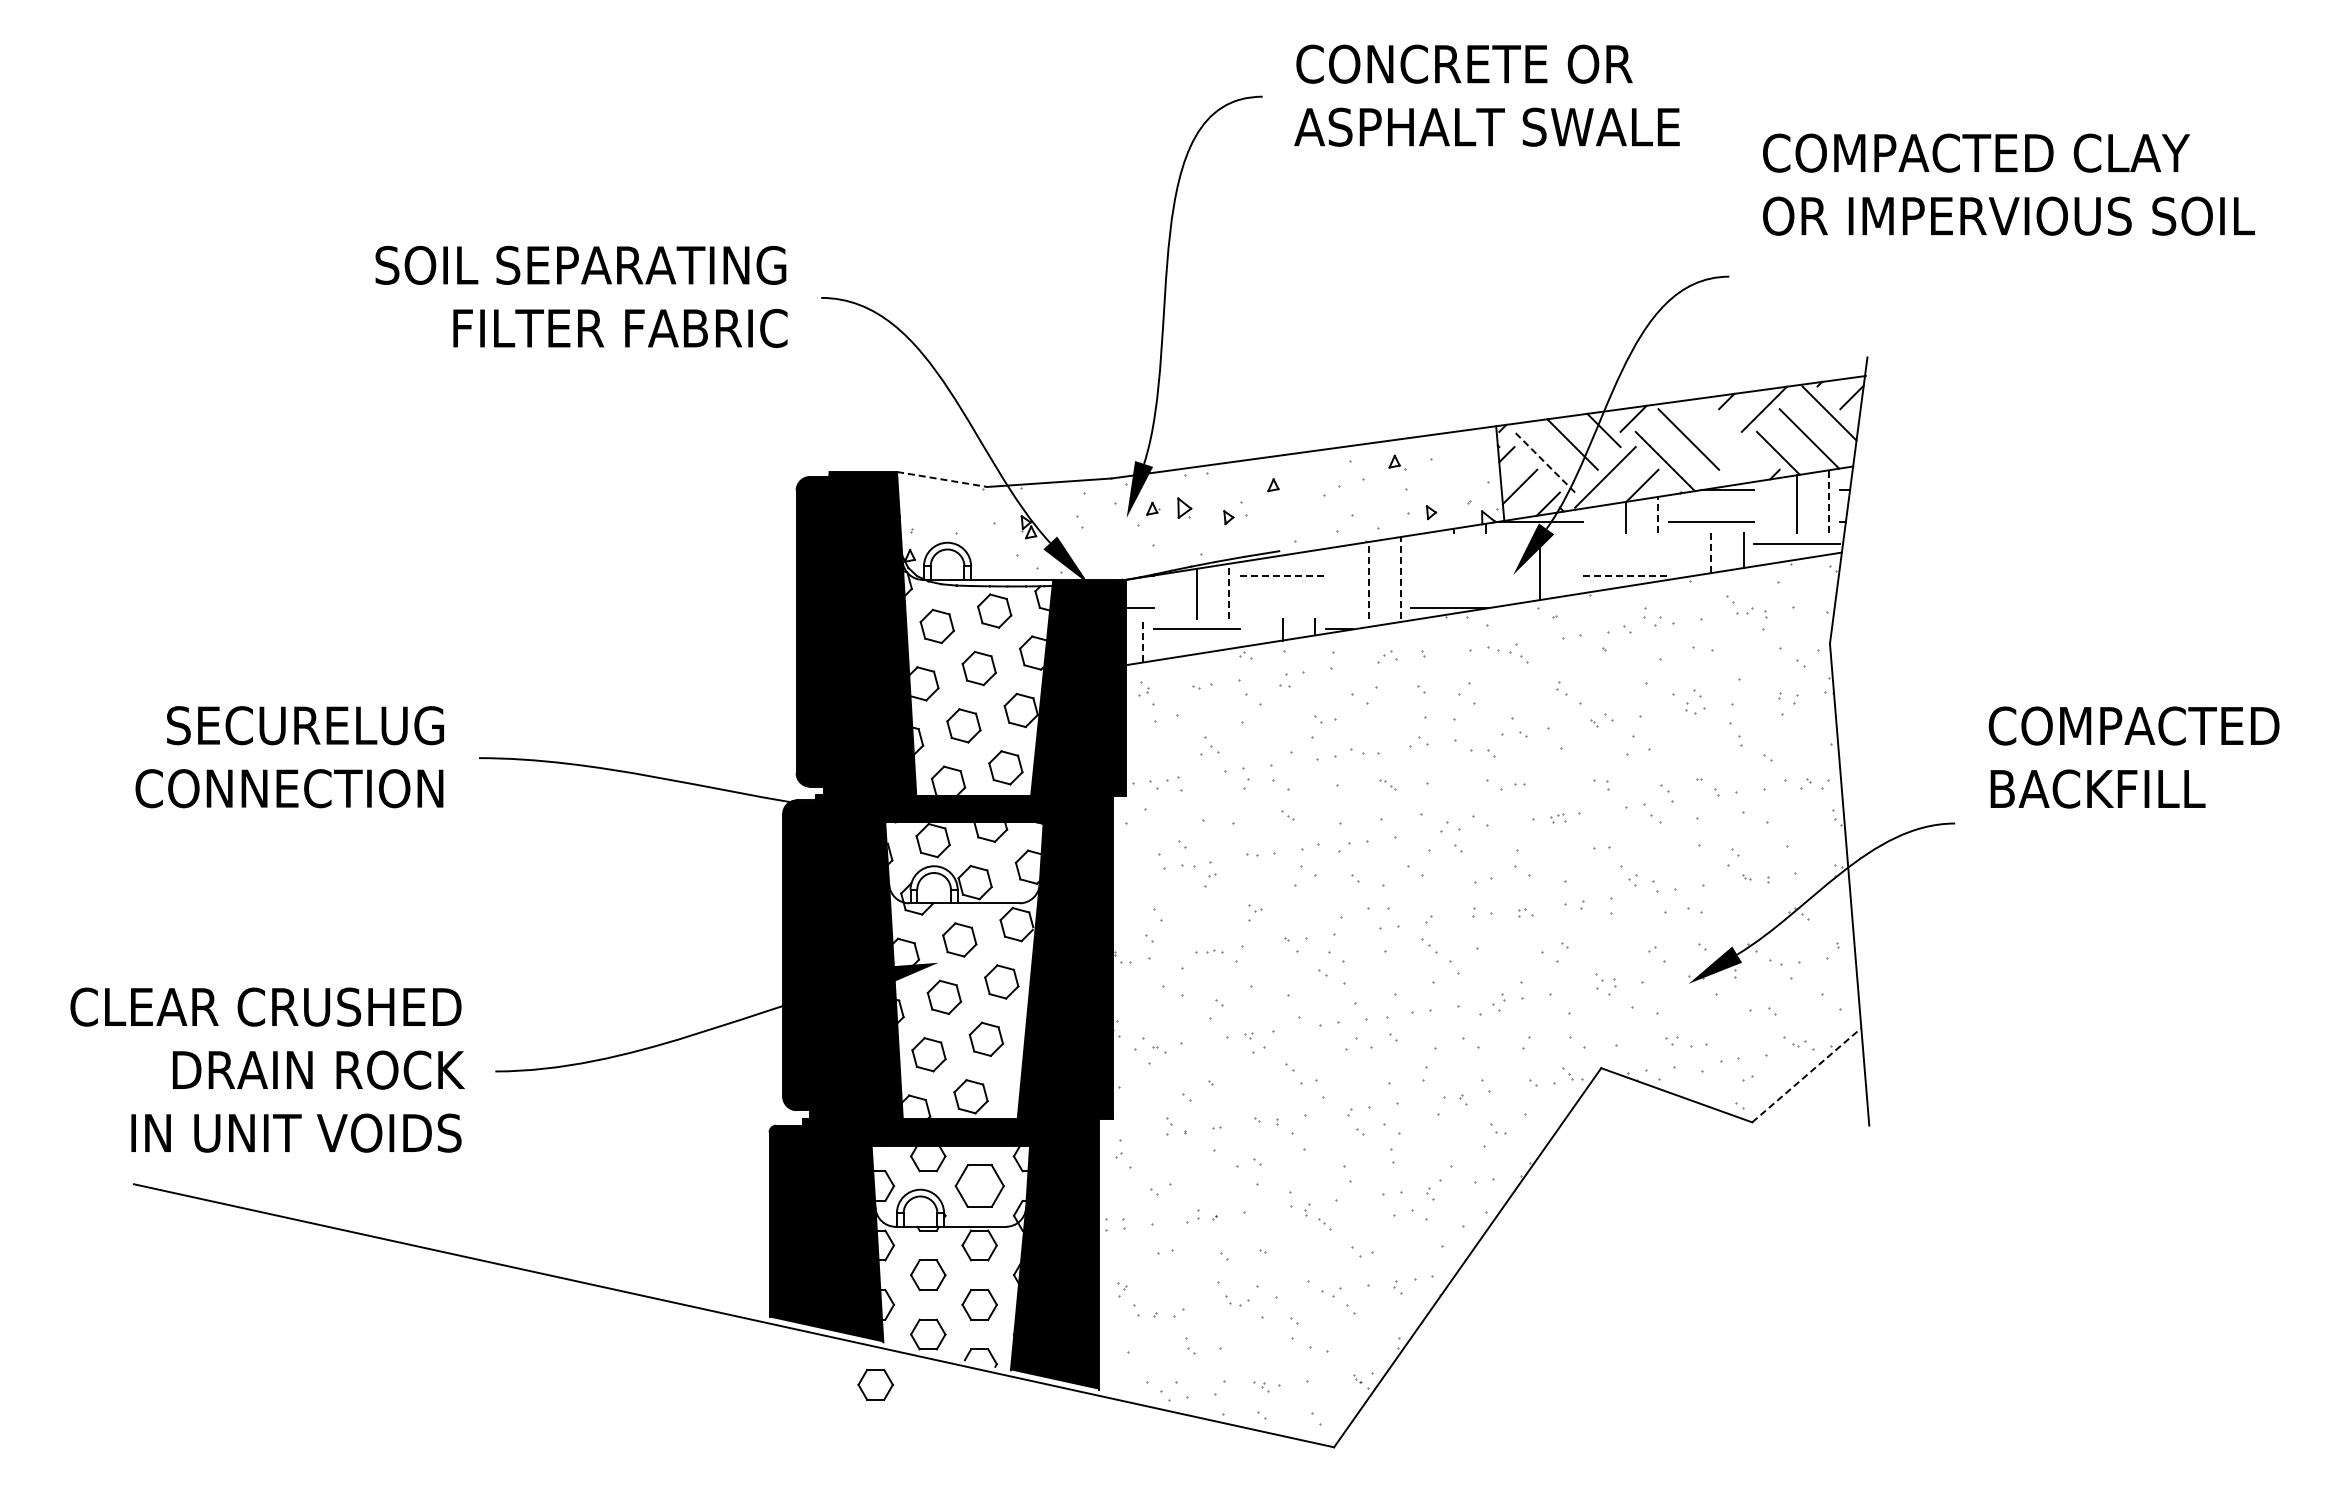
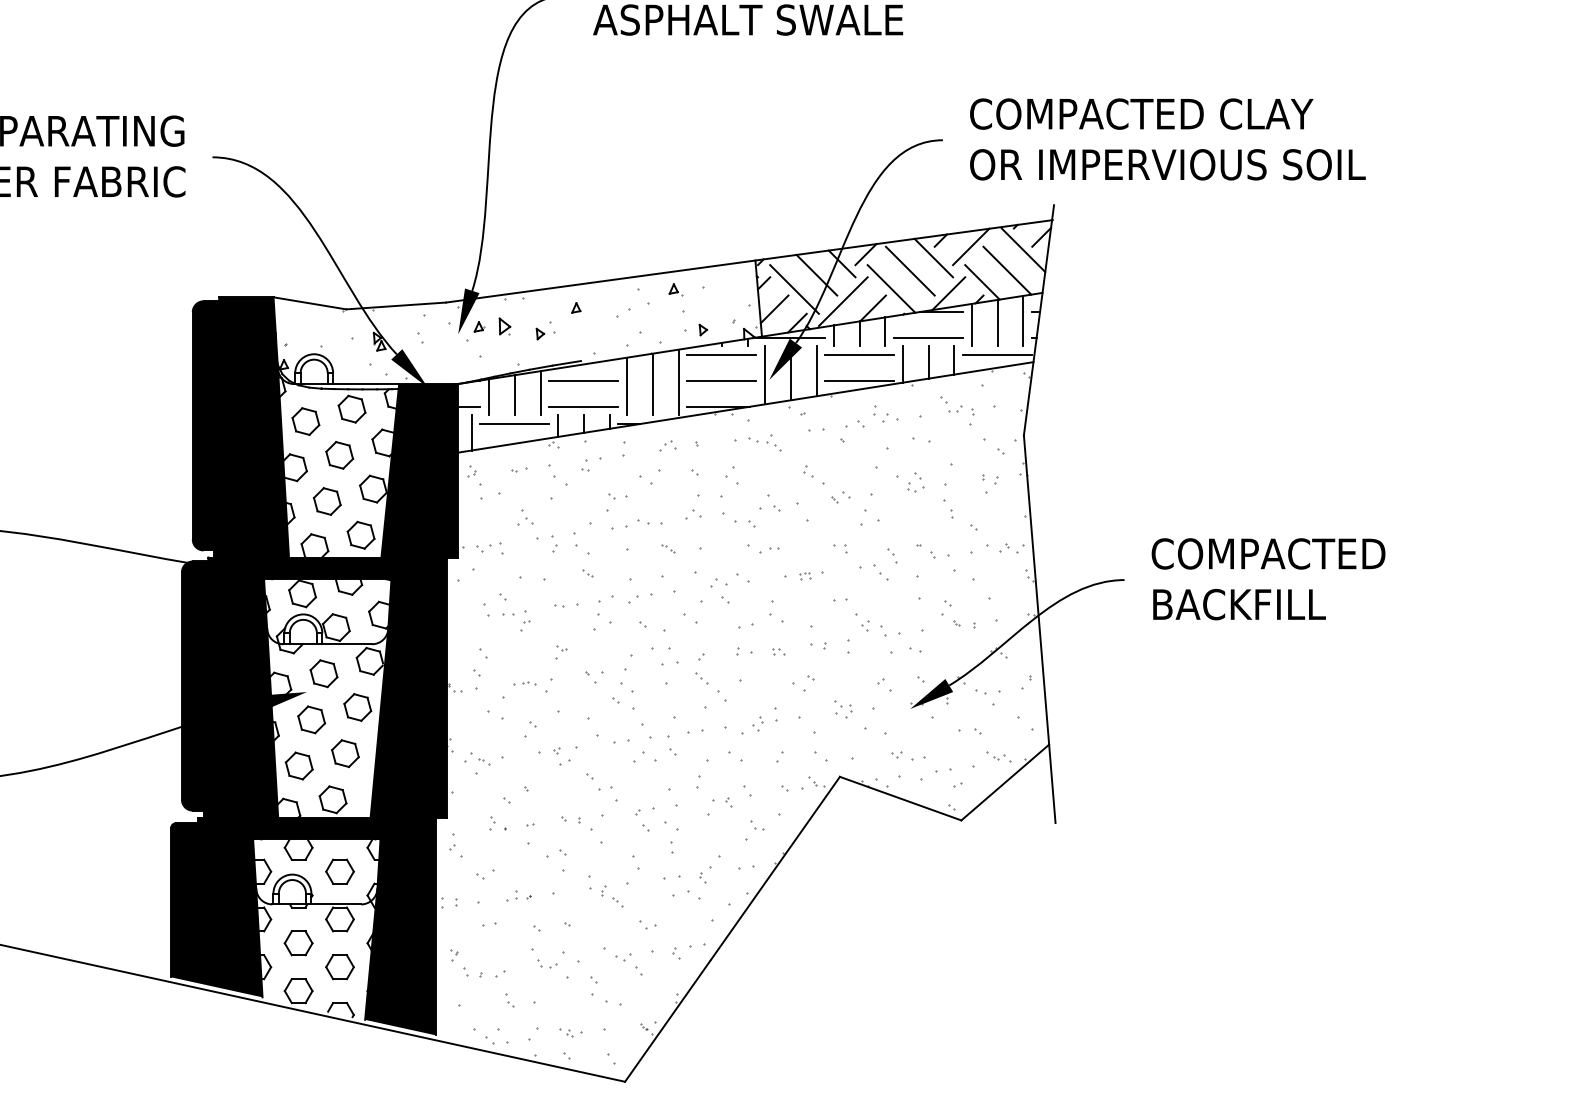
text: (2008, 184) -> (1167, 139), moved
line: (1717, 423) -> (933, 258), added
line: (1544, 462) -> (794, 289), dashed -> solid
line: (1736, 467) -> (948, 293), added
line: (942, 479) -> (310, 303), dashed -> solid
line: (1829, 501) -> (1023, 321), dashed -> solid
line: (1765, 506) -> (972, 325), added
line: (1657, 514) -> (885, 331), dashed -> solid
line: (1593, 519) -> (833, 335), added
line: (1454, 543) -> (721, 354), added
line: (1625, 543) -> (859, 354), added
line: (1711, 552) -> (928, 362), dashed -> solid
line: (1679, 555) -> (902, 364), added
line: (1572, 564) -> (816, 371), added
line: (1507, 569) -> (764, 375), added
line: (1282, 575) -> (583, 380), dashed -> solid
line: (1454, 575) -> (721, 380), added
line: (1625, 575) -> (859, 380), dashed -> solid
line: (1400, 577) -> (678, 382), dashed -> solid
line: (1368, 579) -> (652, 383), dashed -> solid
line: (1336, 582) -> (627, 386), added
line: (1229, 590) -> (540, 392), dashed -> solid
line: (1164, 595) -> (488, 396), added
line: (1282, 608) -> (583, 407), added
line: (1250, 631) -> (557, 425), added
line: (1143, 640) -> (471, 432), dashed -> solid
text: (2133, 757) -> (1268, 579), moved
line: (1807, 1074) -> (1005, 781), dashed -> solid
part: (979, 1185) -> (339, 871), size x0.71
part: (875, 1384) -> (256, 1031), removed

